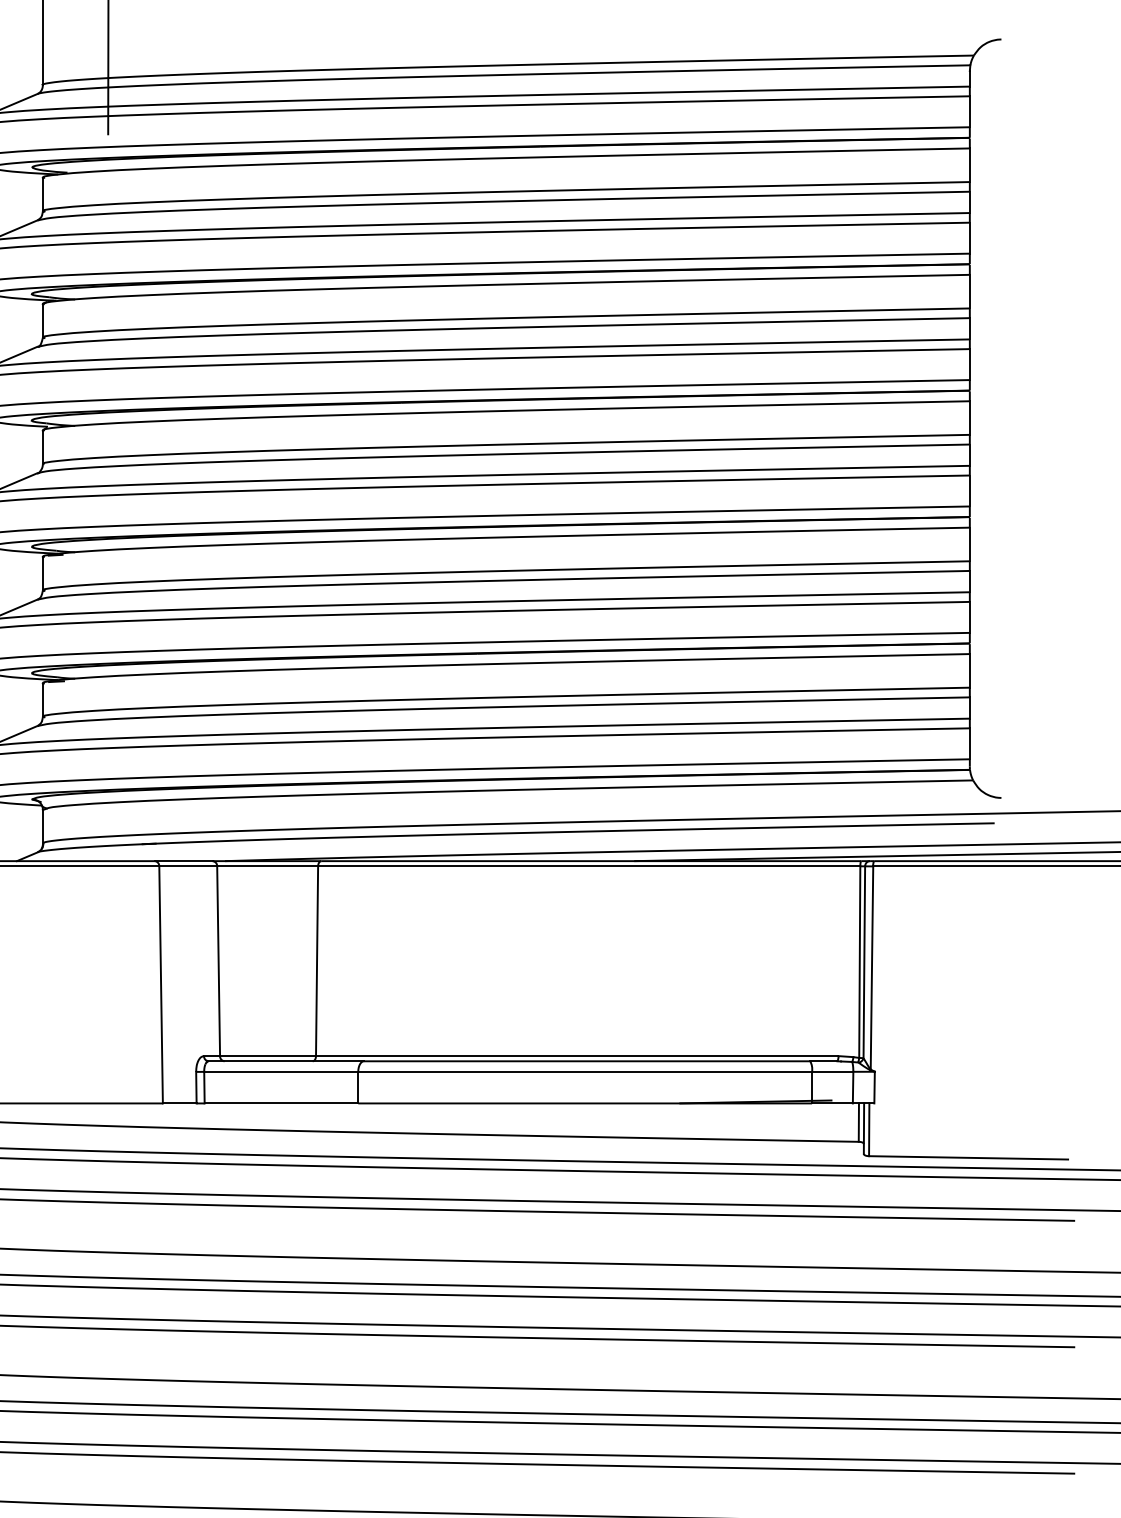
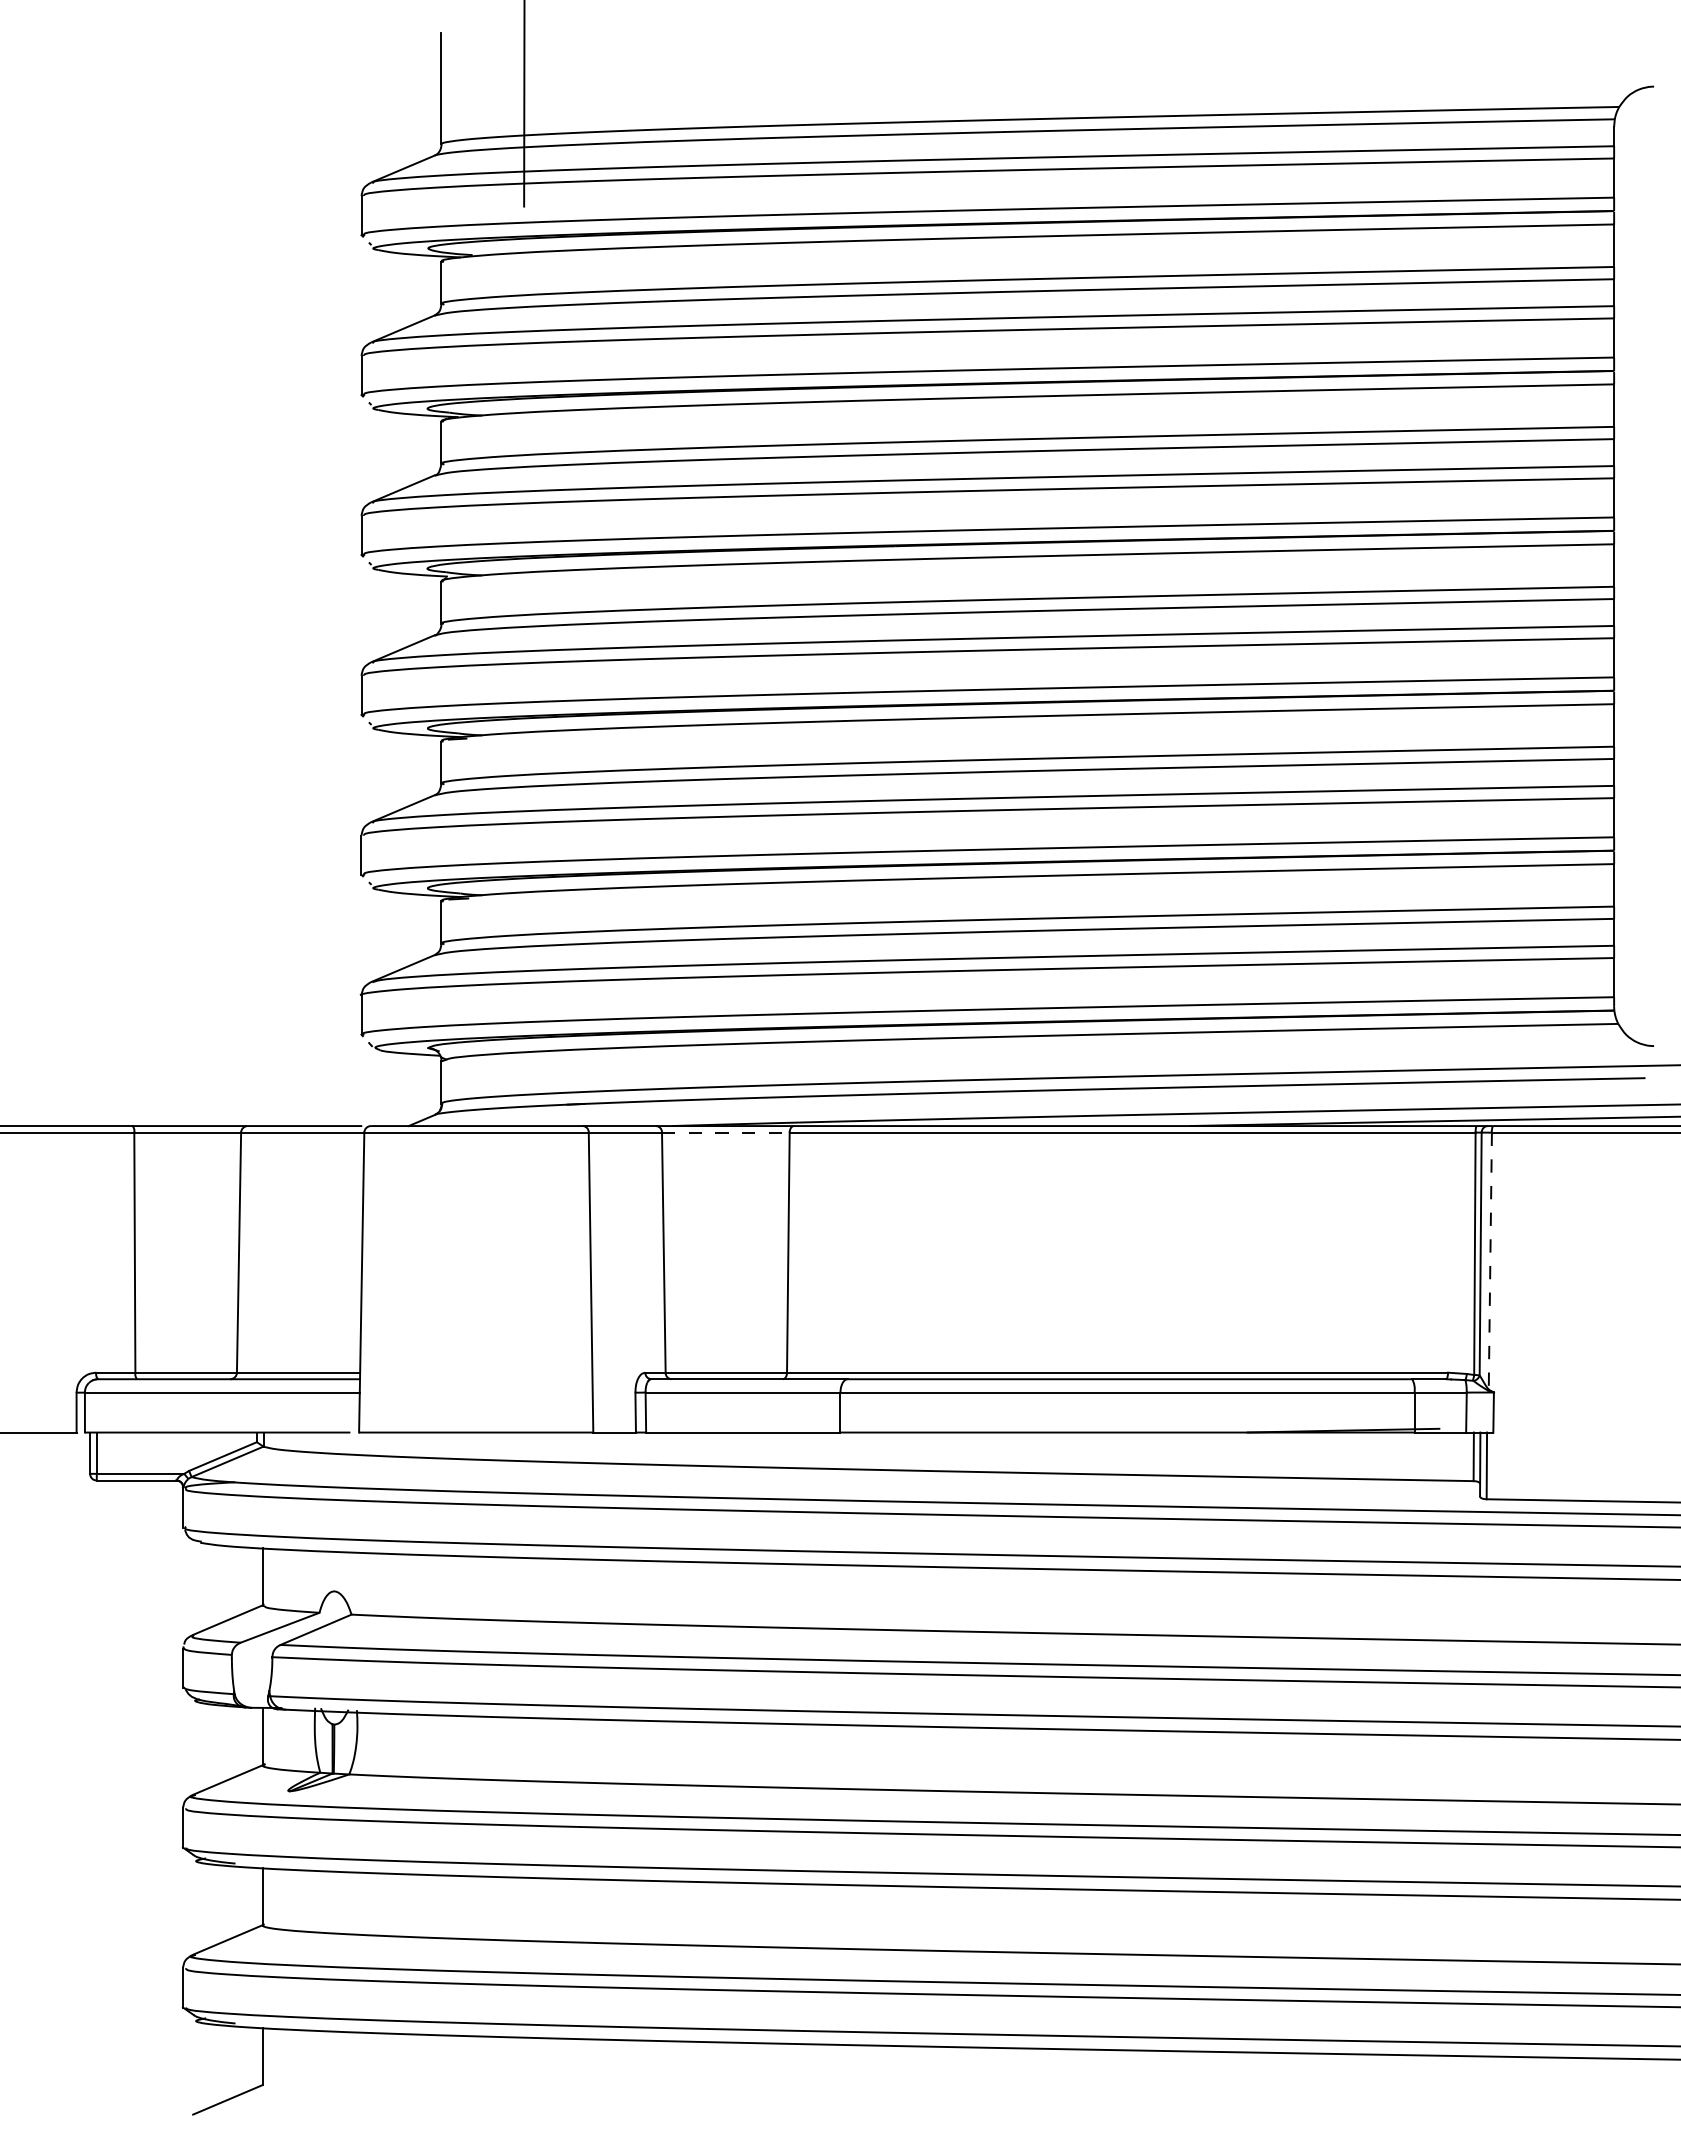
line: (267, 866) -> (725, 1132), solid -> dashed
line: (872, 968) -> (1490, 1261), solid -> dashed

